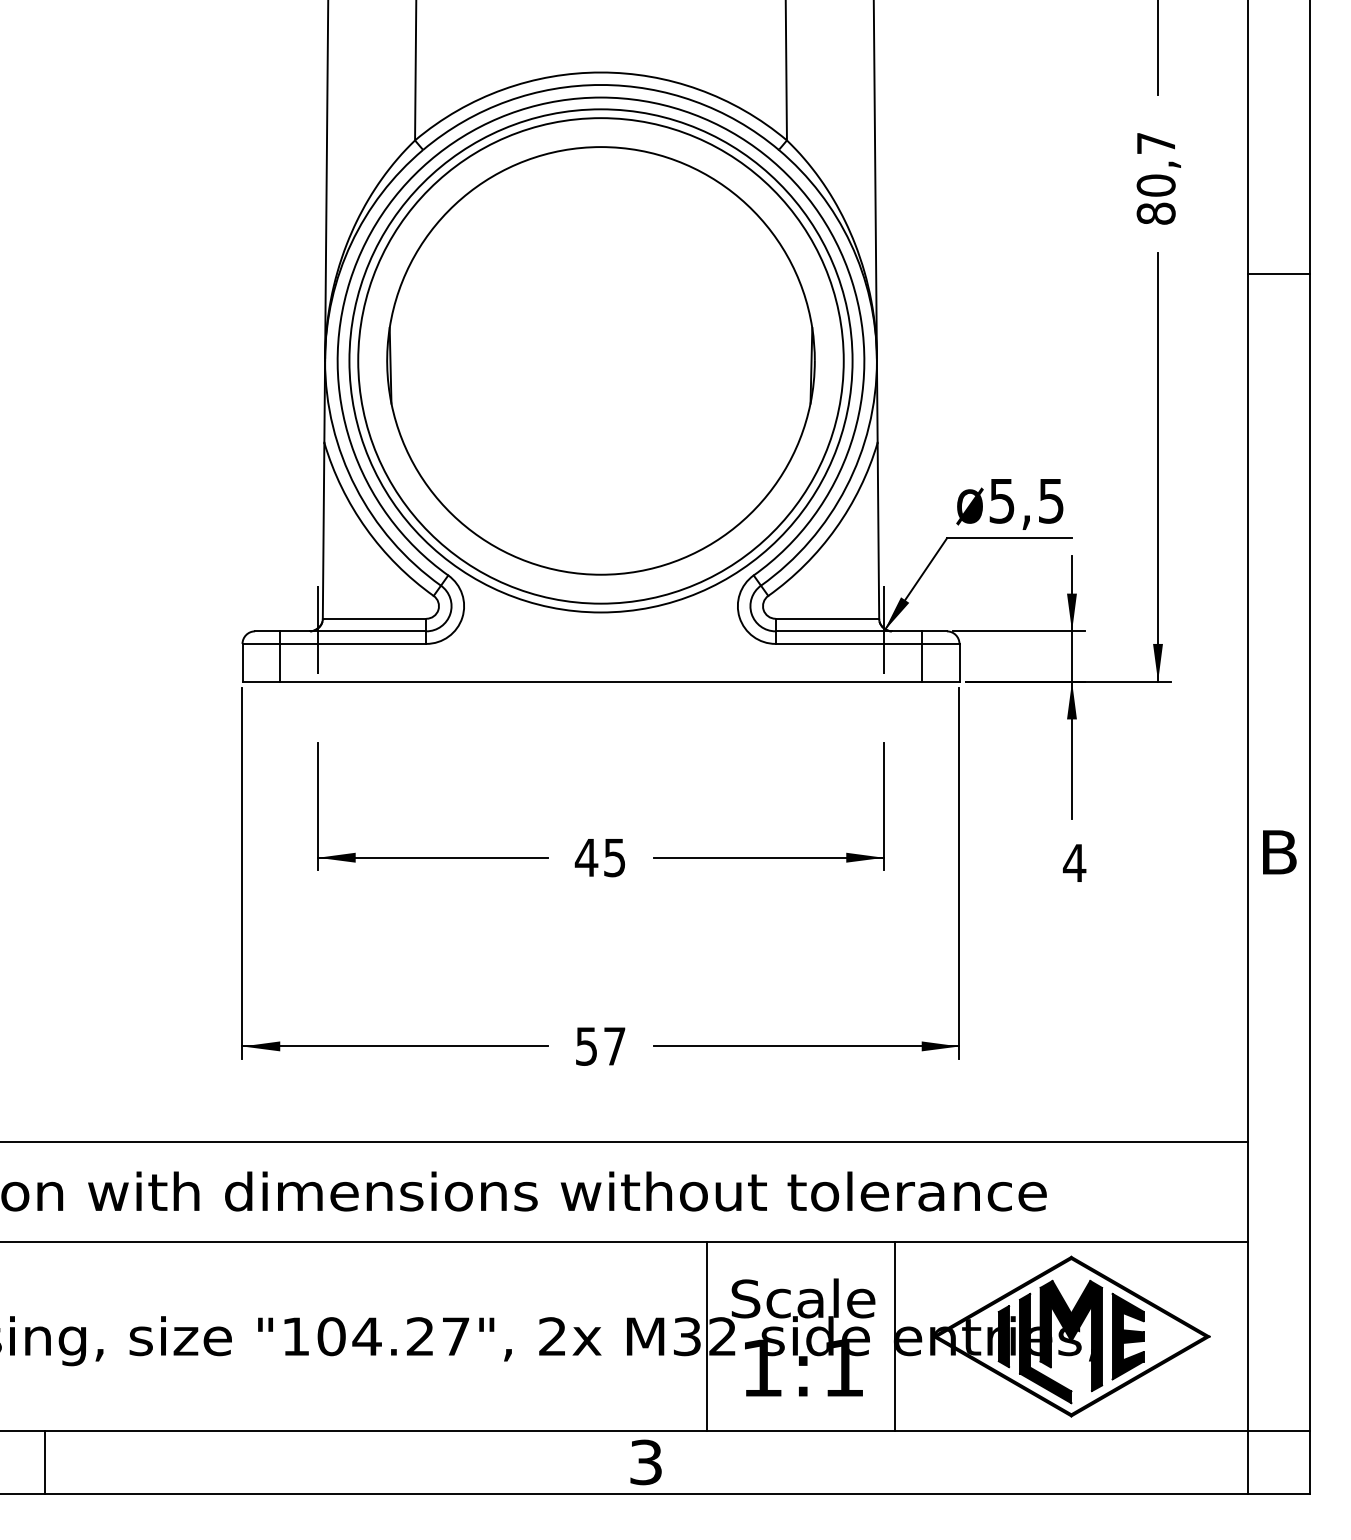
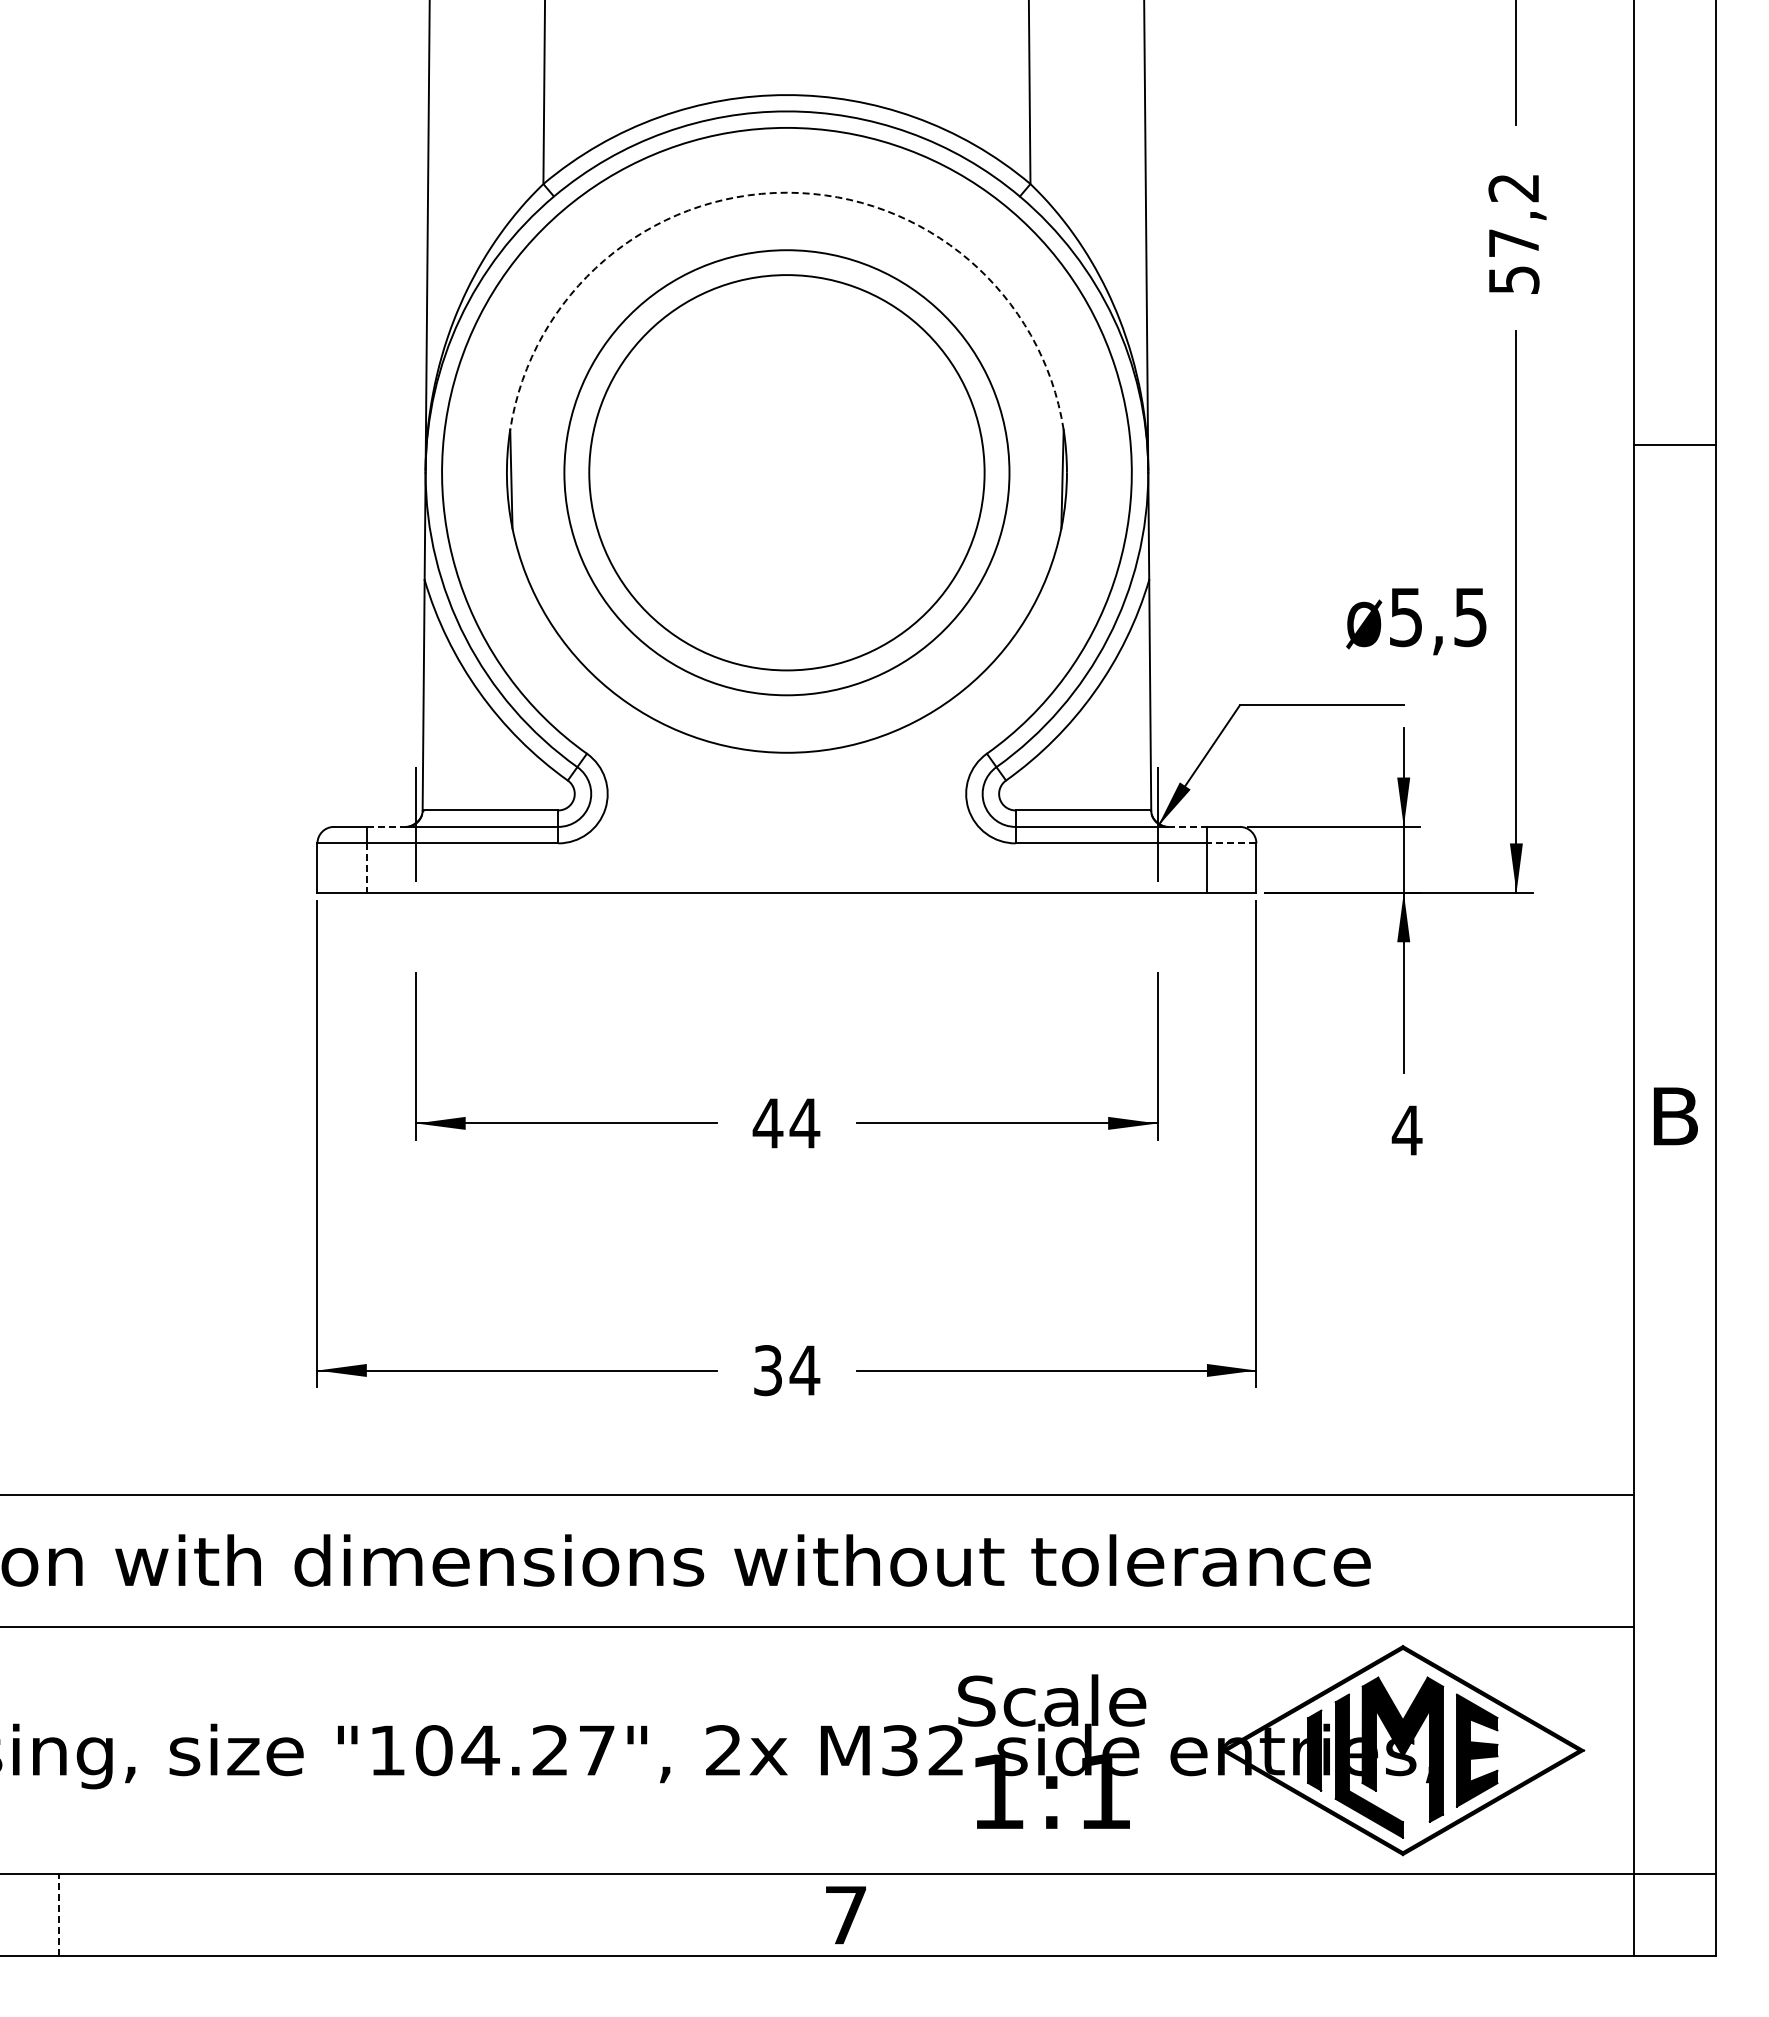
arc: (600, 146) -> (786, 192), solid -> dashed
text: (1155, 178) -> (1513, 234), 80,7 -> 57,2
line: (1278, 273) -> (1674, 444), moved
circle: (600, 360) -> (786, 472), size x0.6
circle: (600, 360) -> (786, 472), size x0.7
text: (1009, 504) -> (1416, 621), moved
line: (295, 631) -> (386, 826), solid -> dashed
line: (906, 631) -> (1187, 826), solid -> dashed
line: (940, 644) -> (1231, 843), solid -> dashed
line: (279, 663) -> (366, 868), solid -> dashed
text: (614, 857) -> (804, 1123), 45 -> 44
text: (601, 1046) -> (787, 1370), 57 -> 34
line: (706, 1336) -> (925, 1750), removed
line: (895, 1336) -> (1172, 1750), removed
line: (44, 1461) -> (58, 1914), solid -> dashed
text: (645, 1462) -> (845, 1915), 3 -> 7

